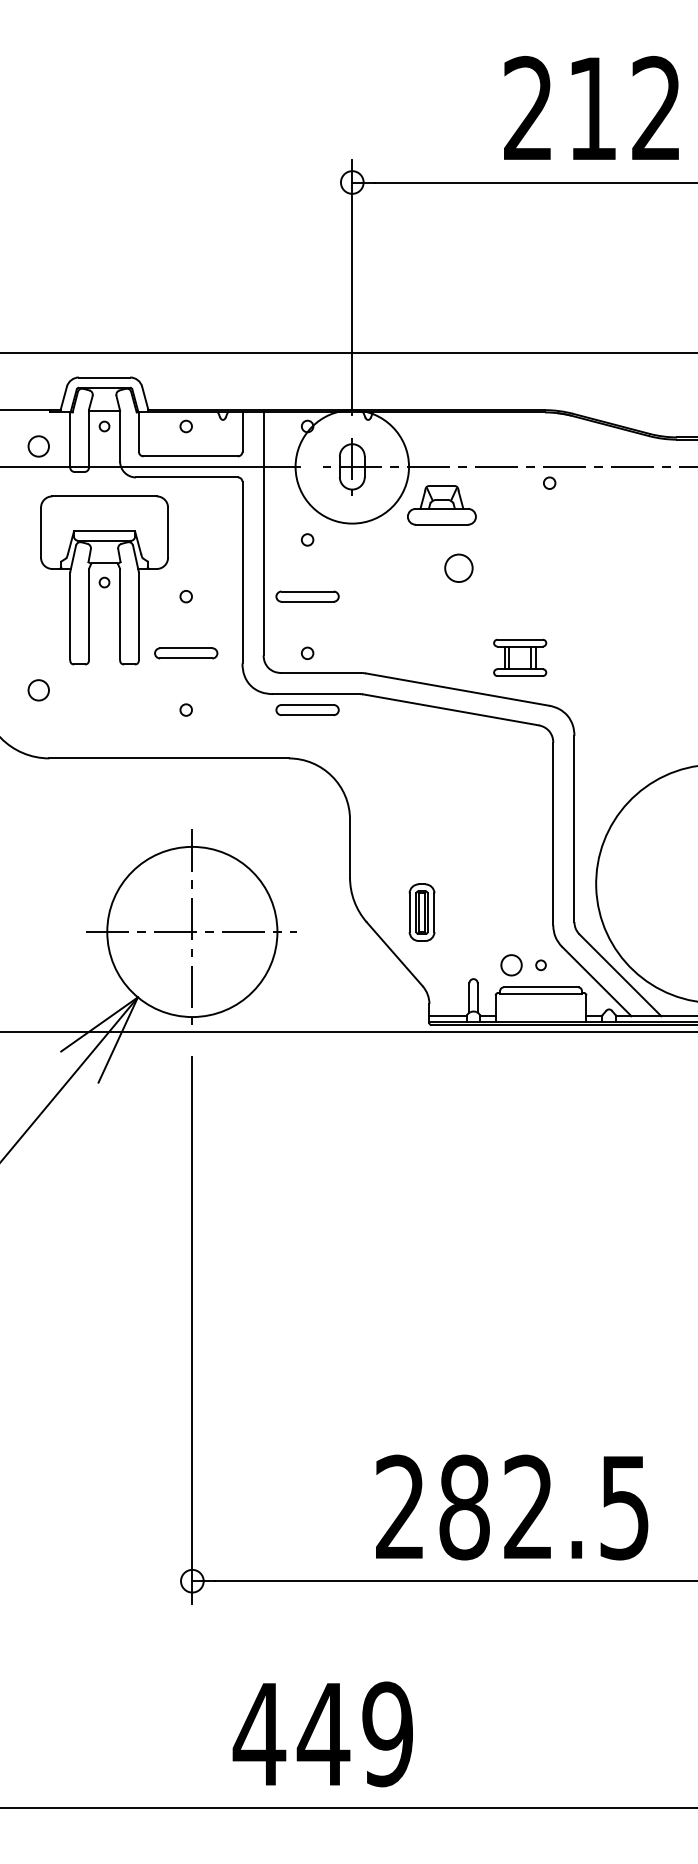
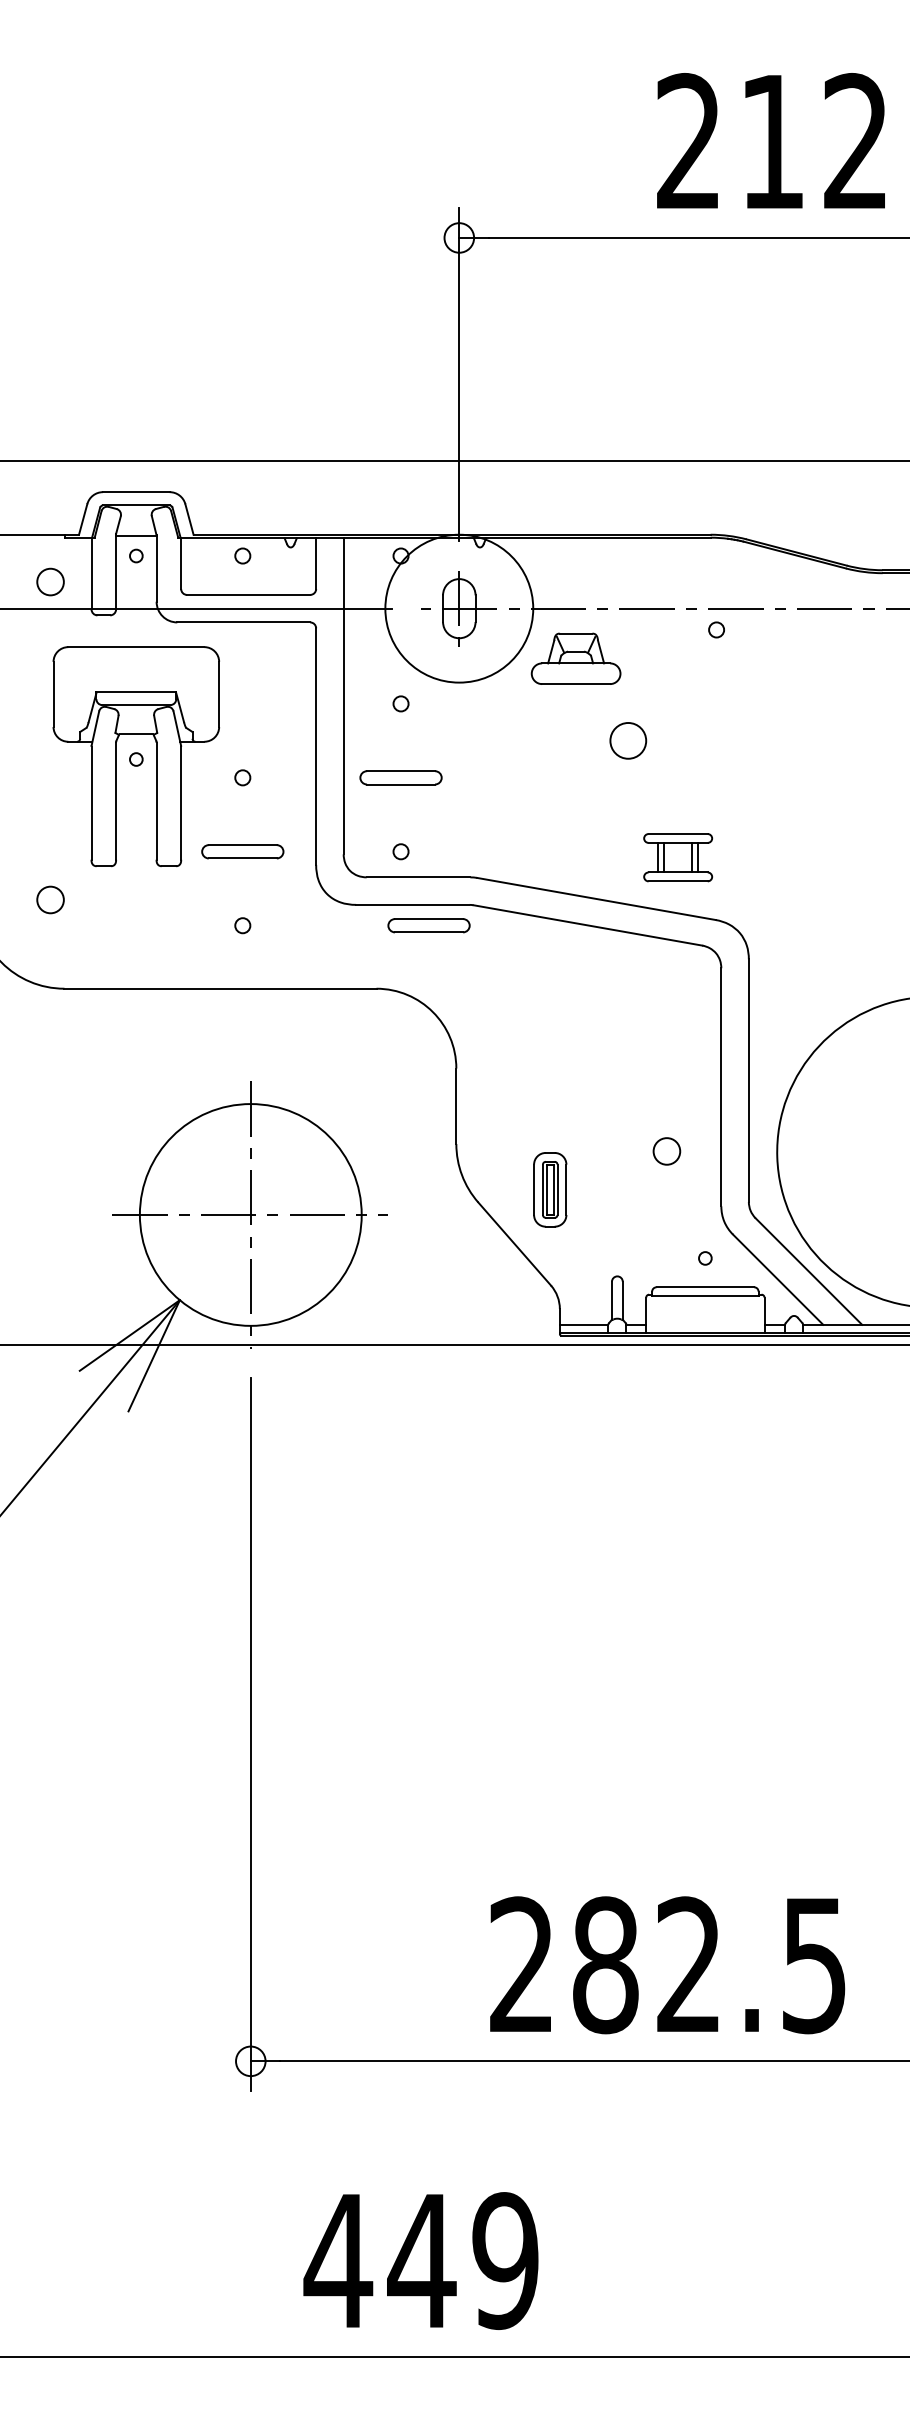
circle: (459, 568) -> (628, 740), moved
part: (307, 709) -> (428, 925), moved
circle: (511, 965) -> (666, 1151), moved

